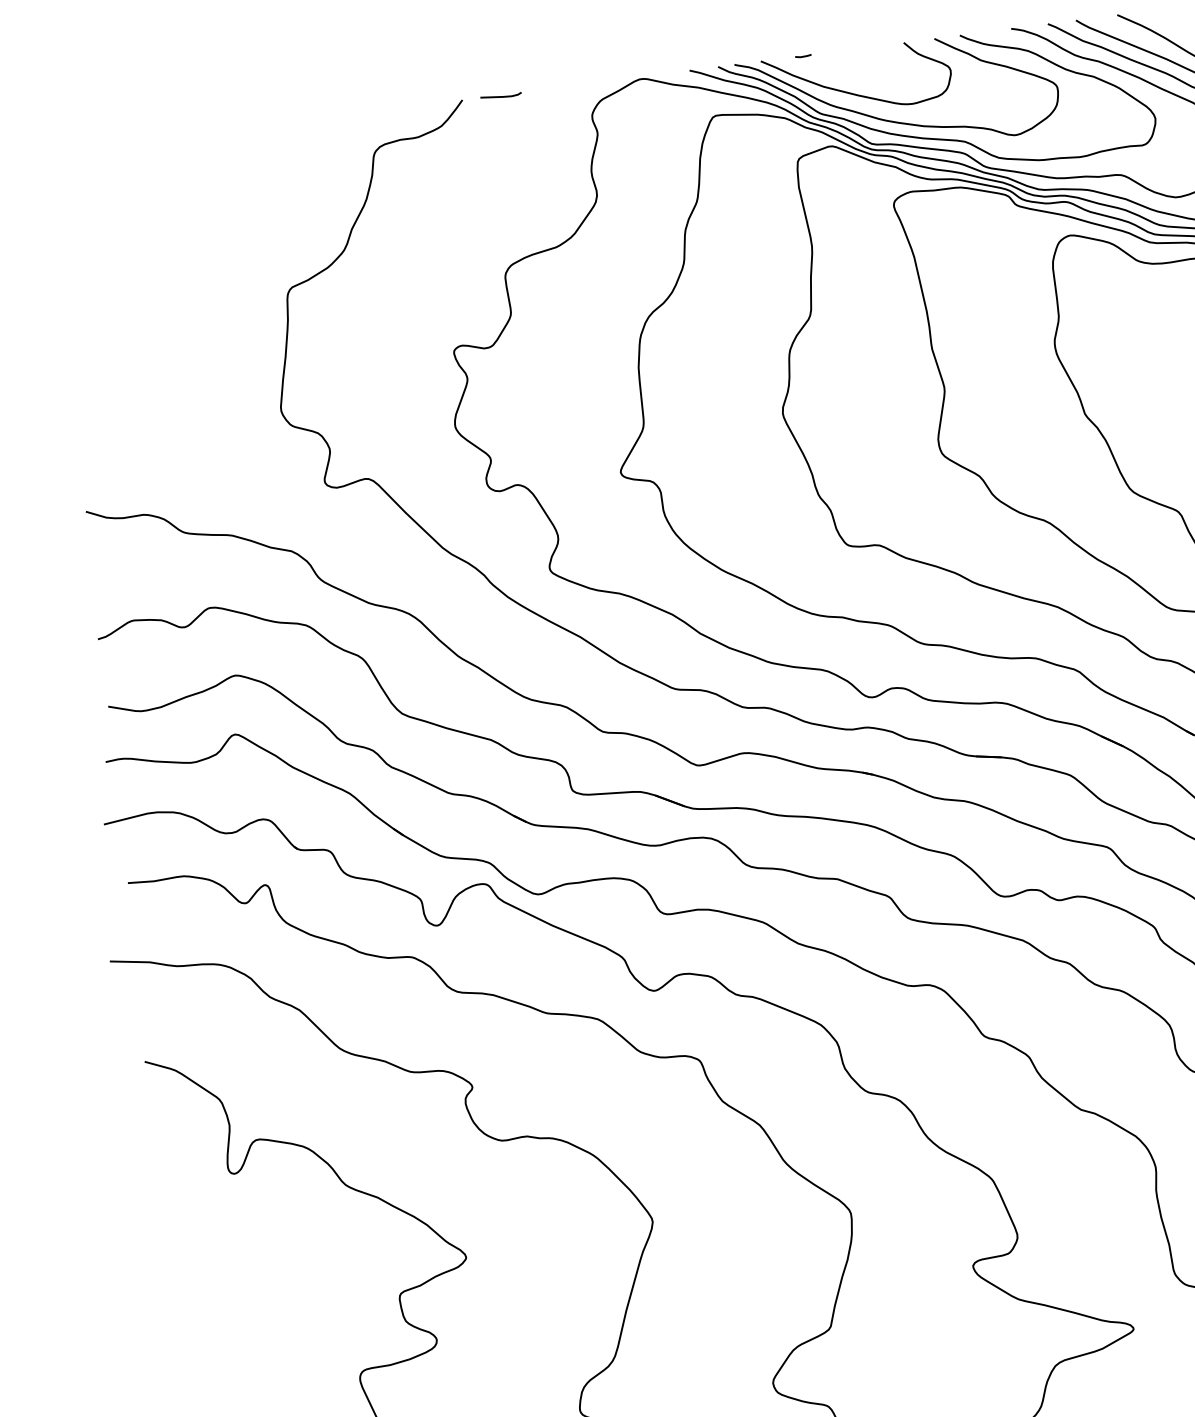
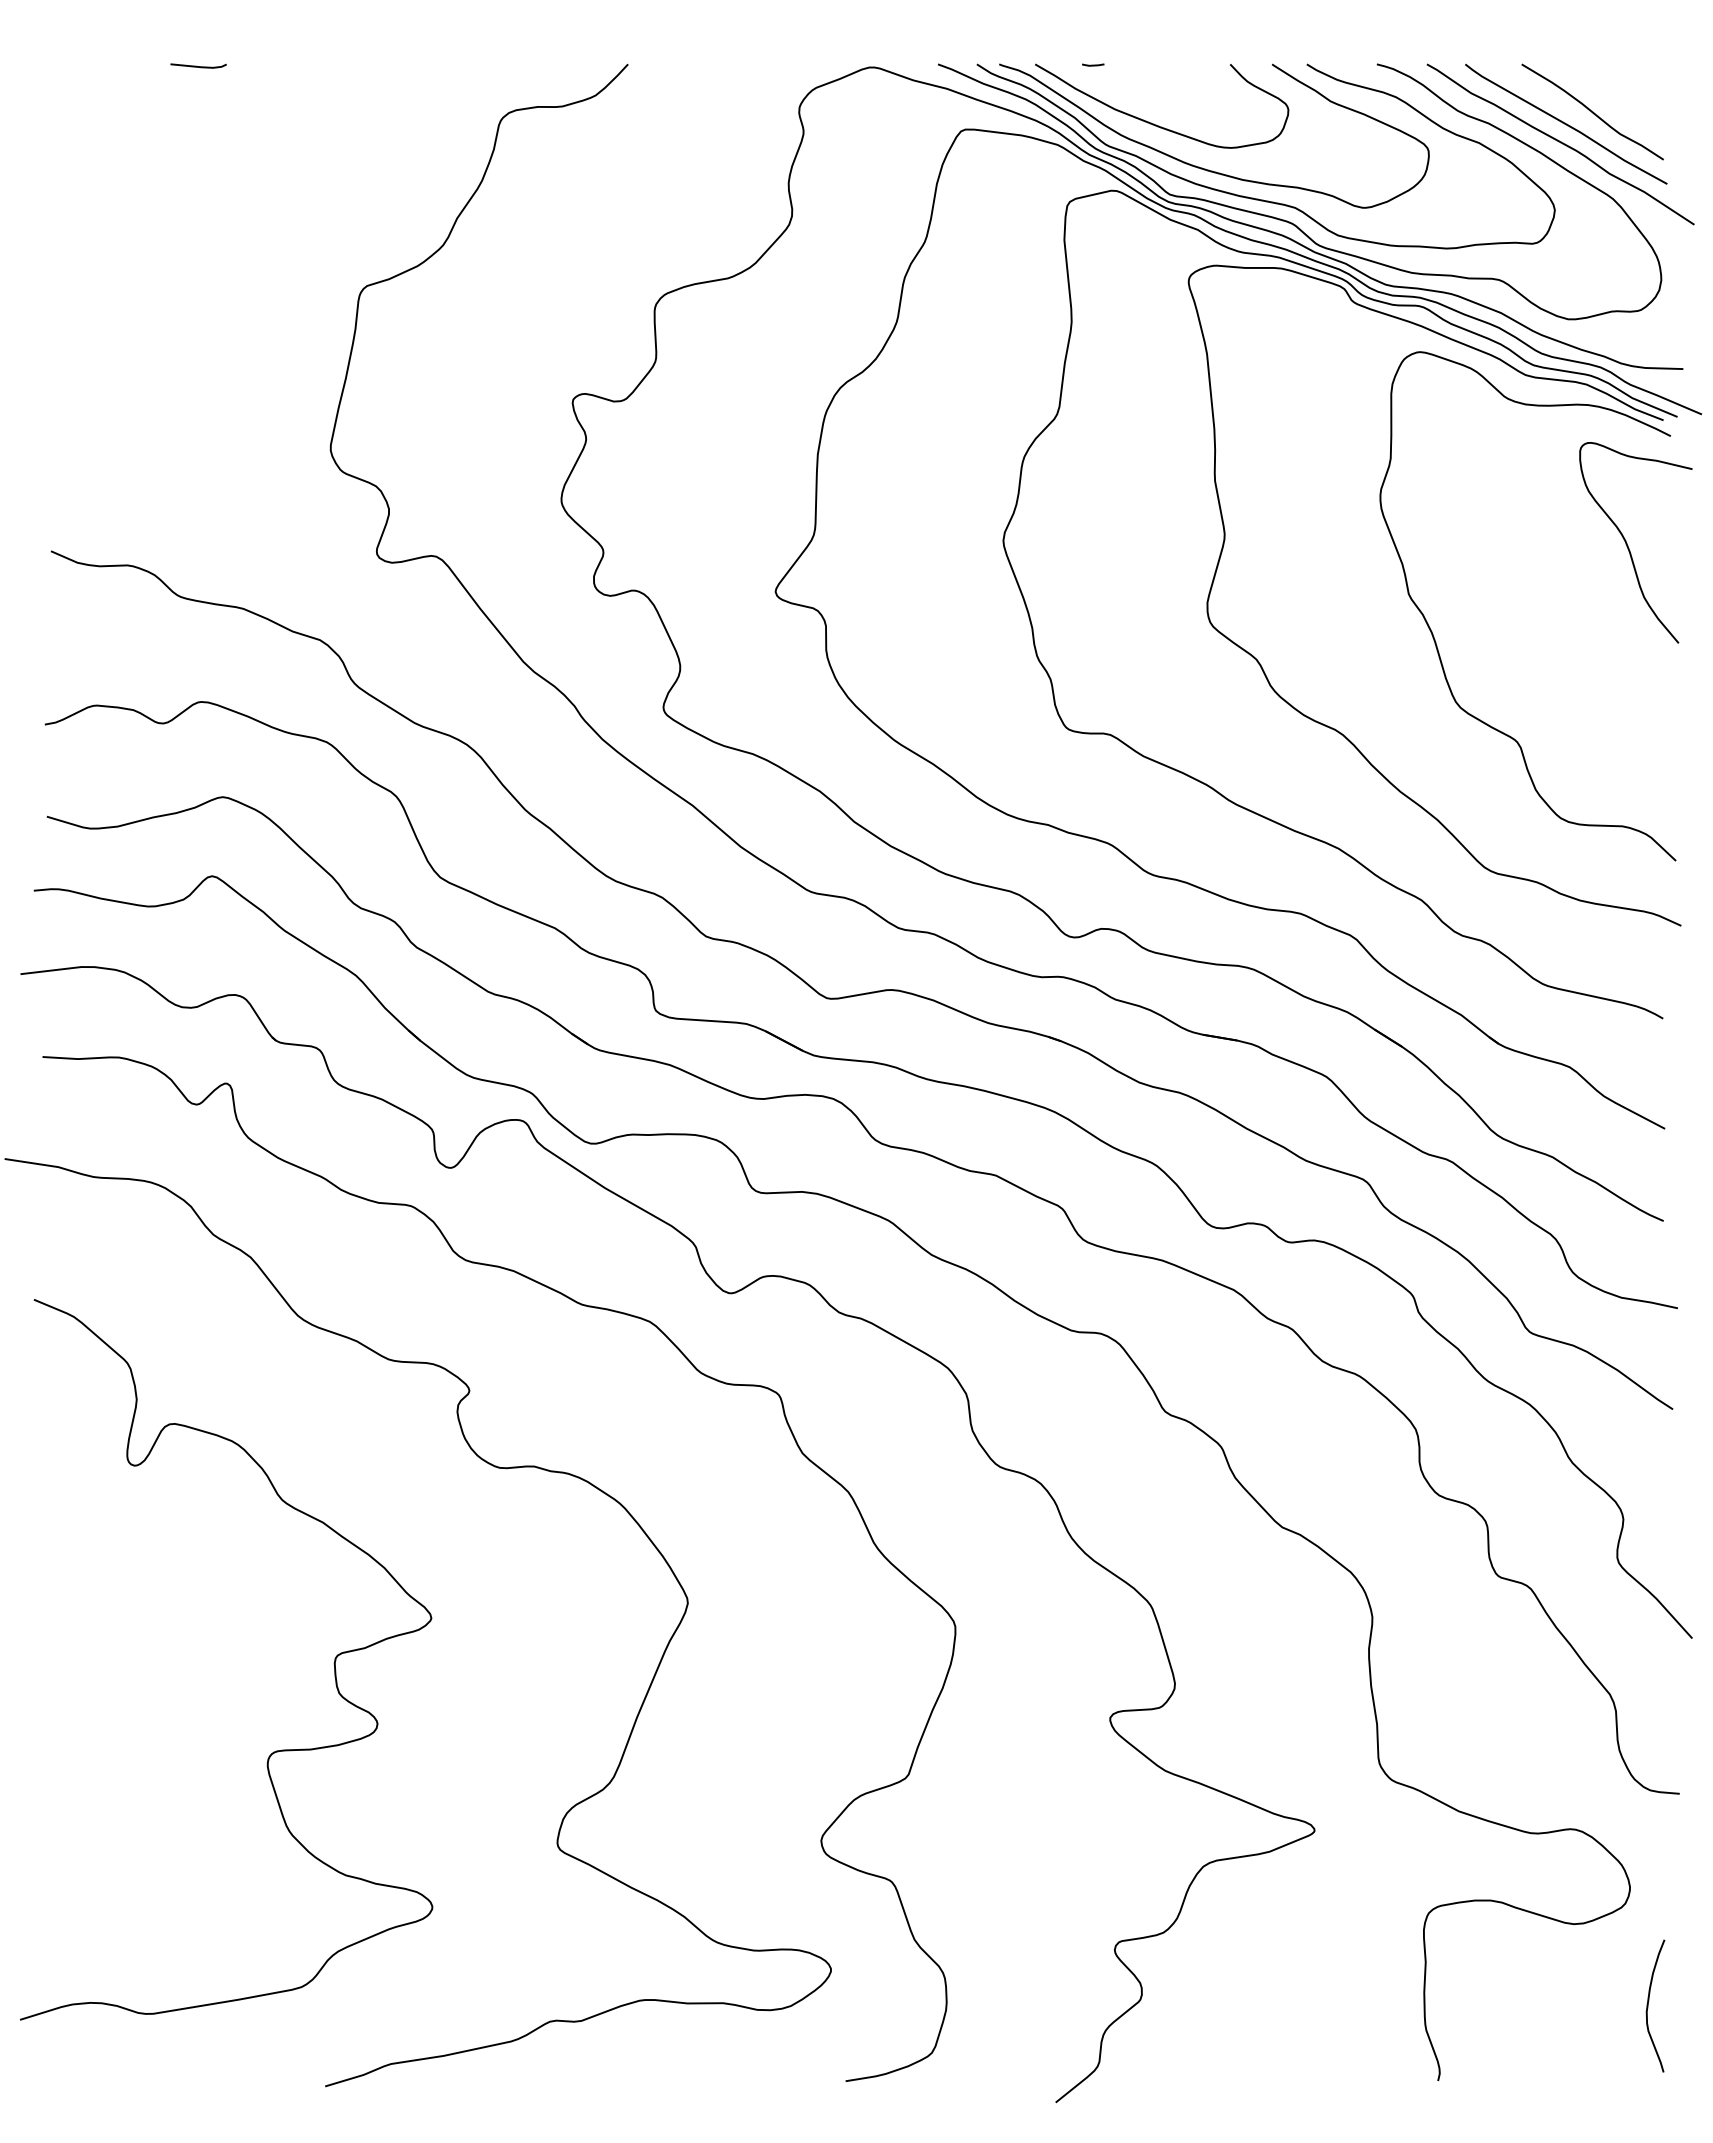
curve: (501, 96) -> (198, 66), moved

